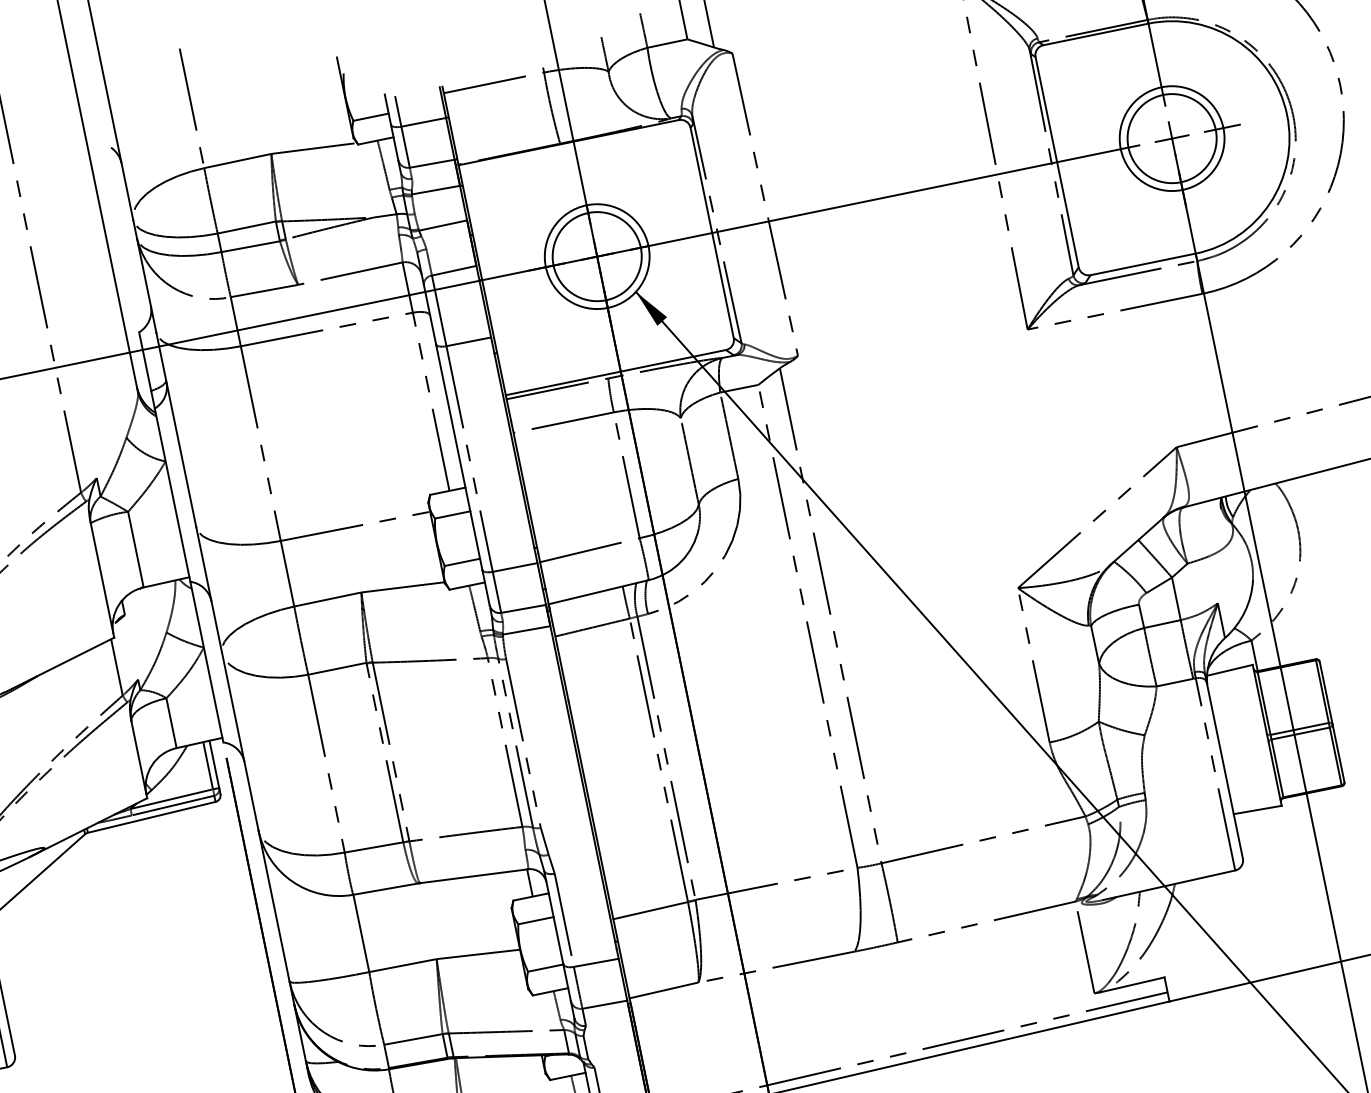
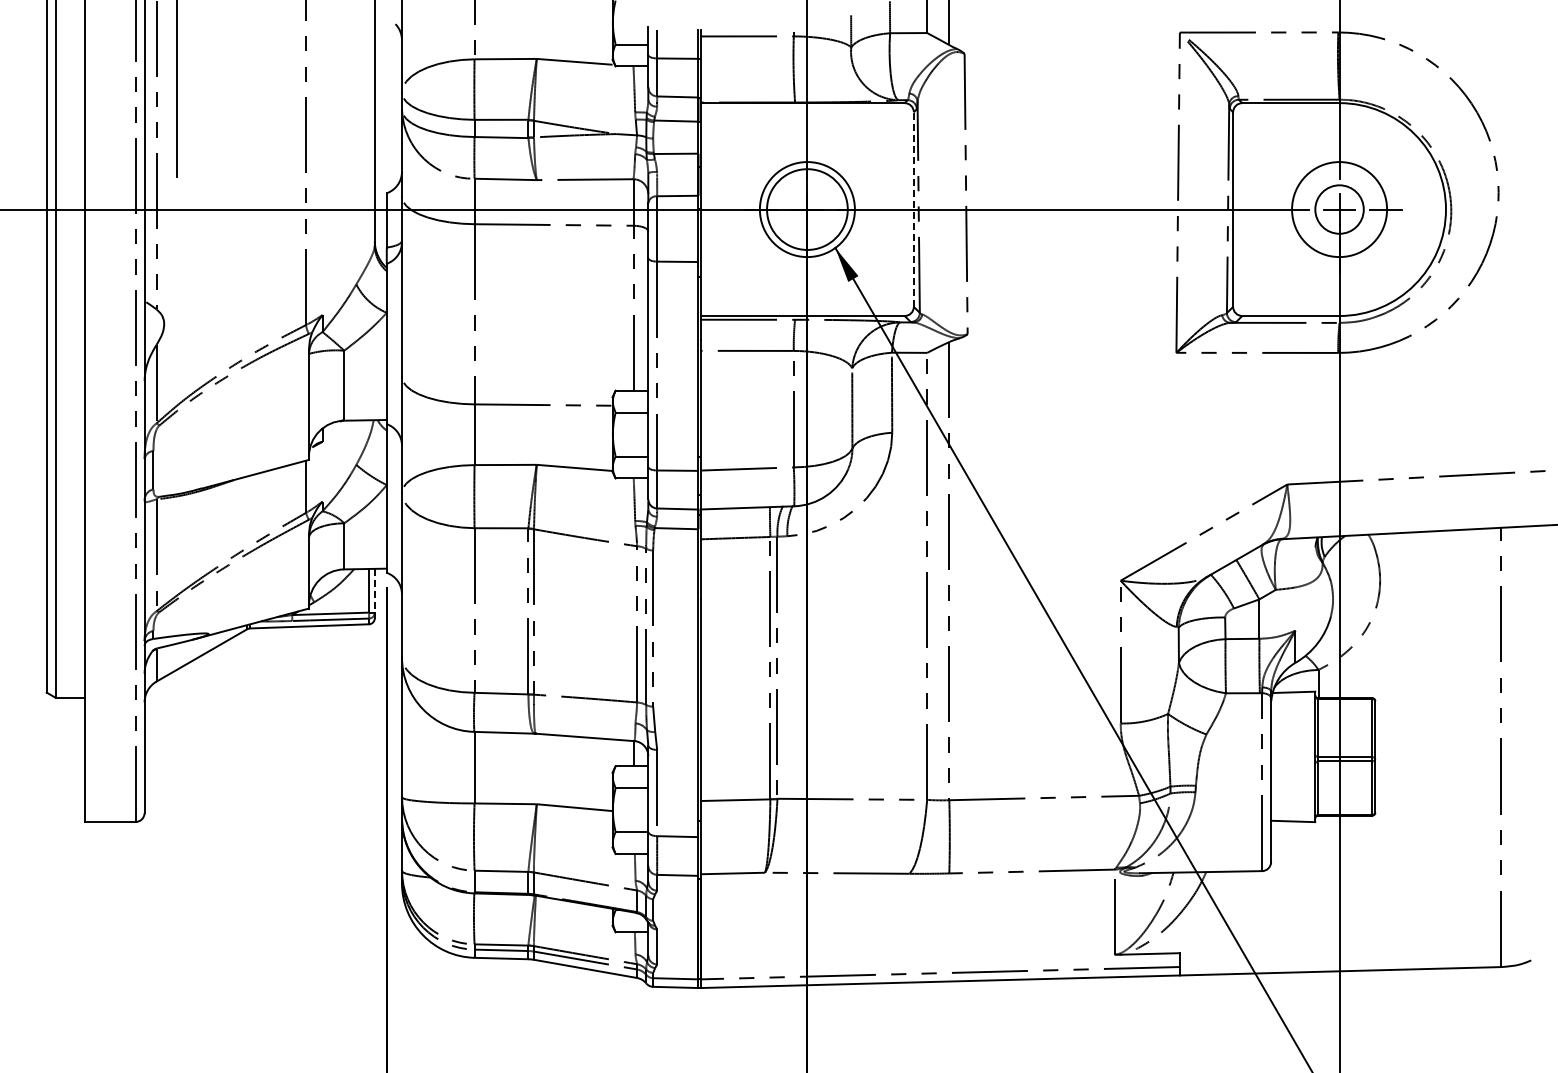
circle: (1172, 138) -> (1339, 209), size x0.6
line: (711, 233) -> (913, 209), solid -> dashed
line: (213, 764) -> (374, 590), solid -> dashed

